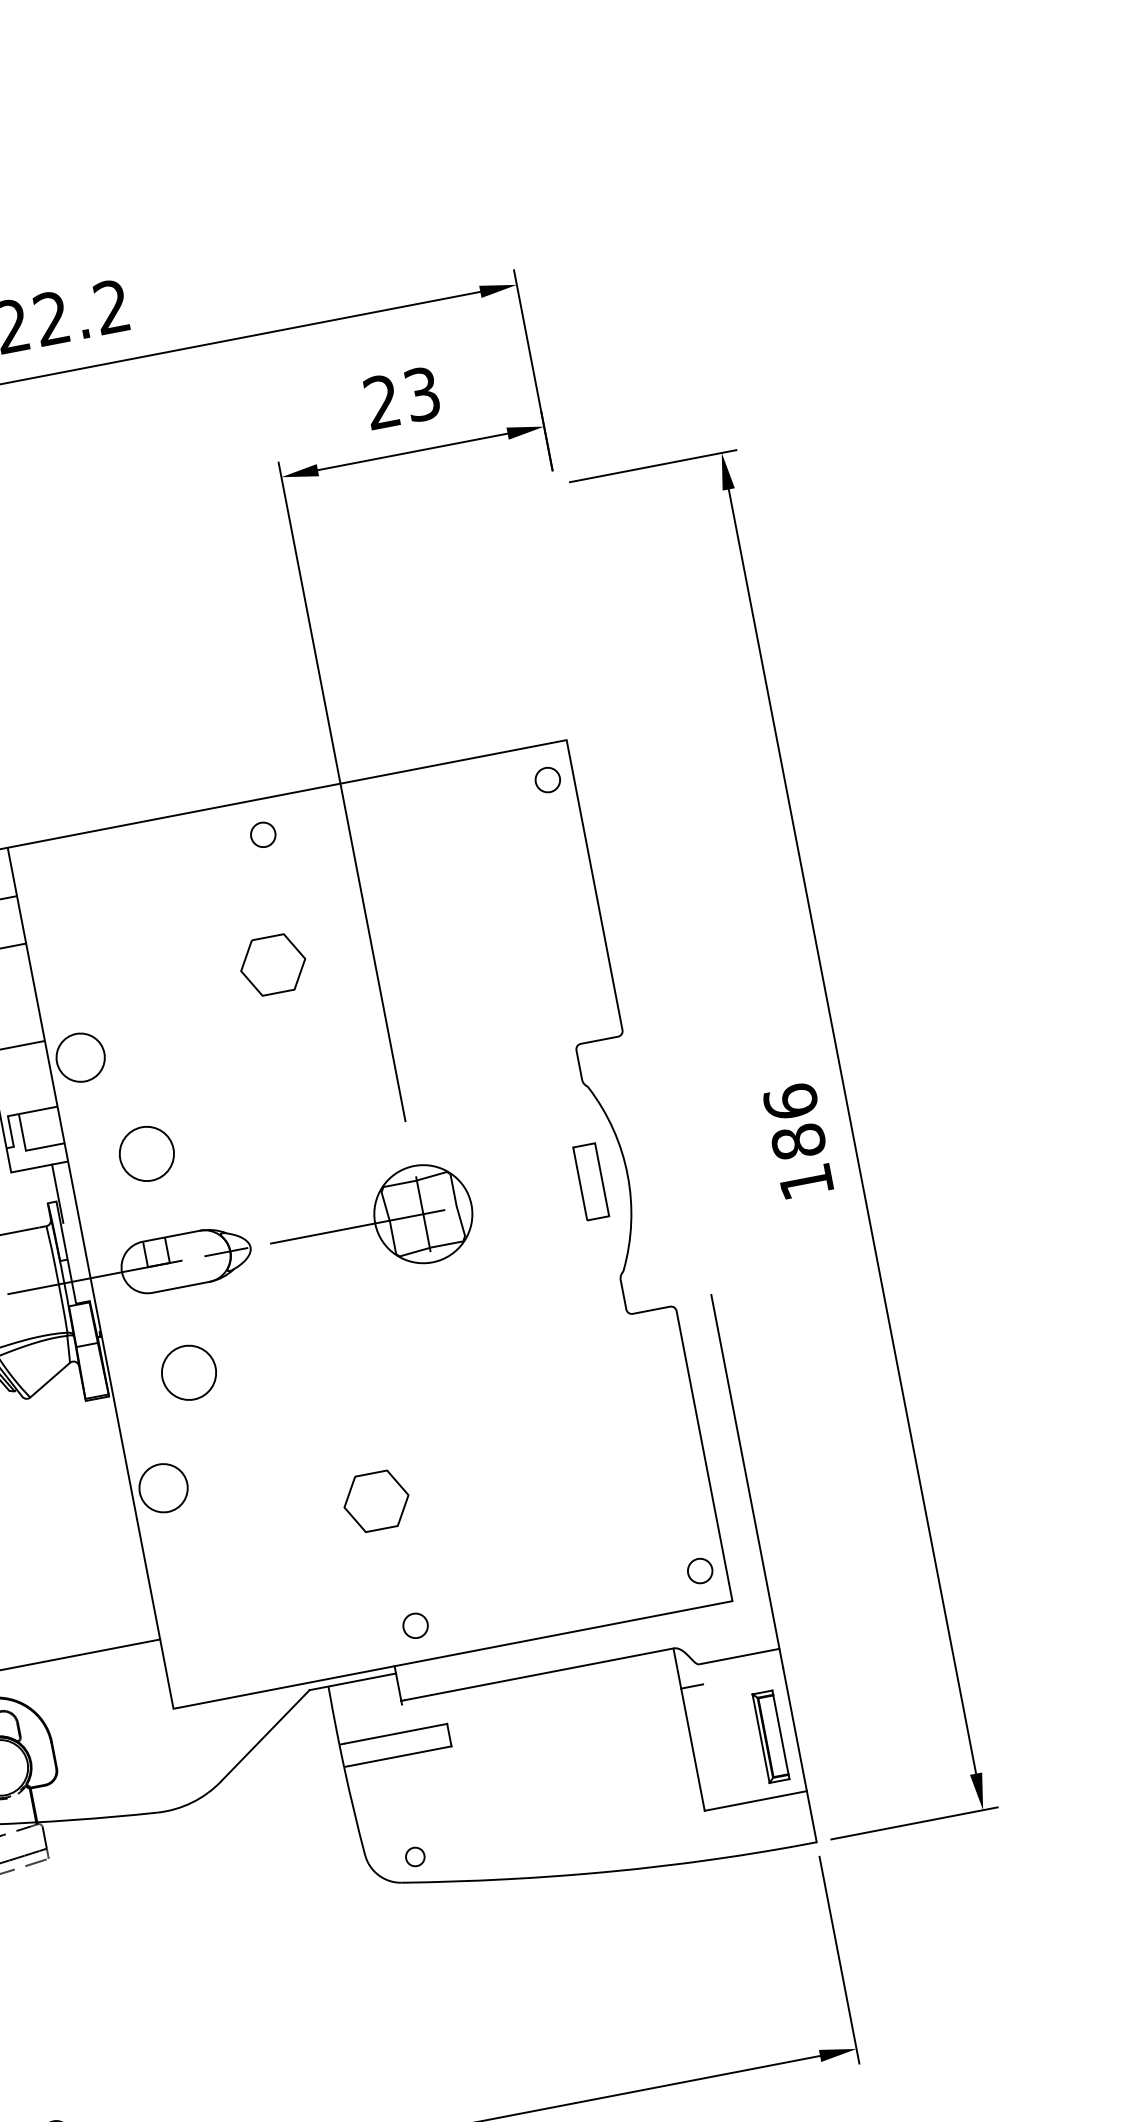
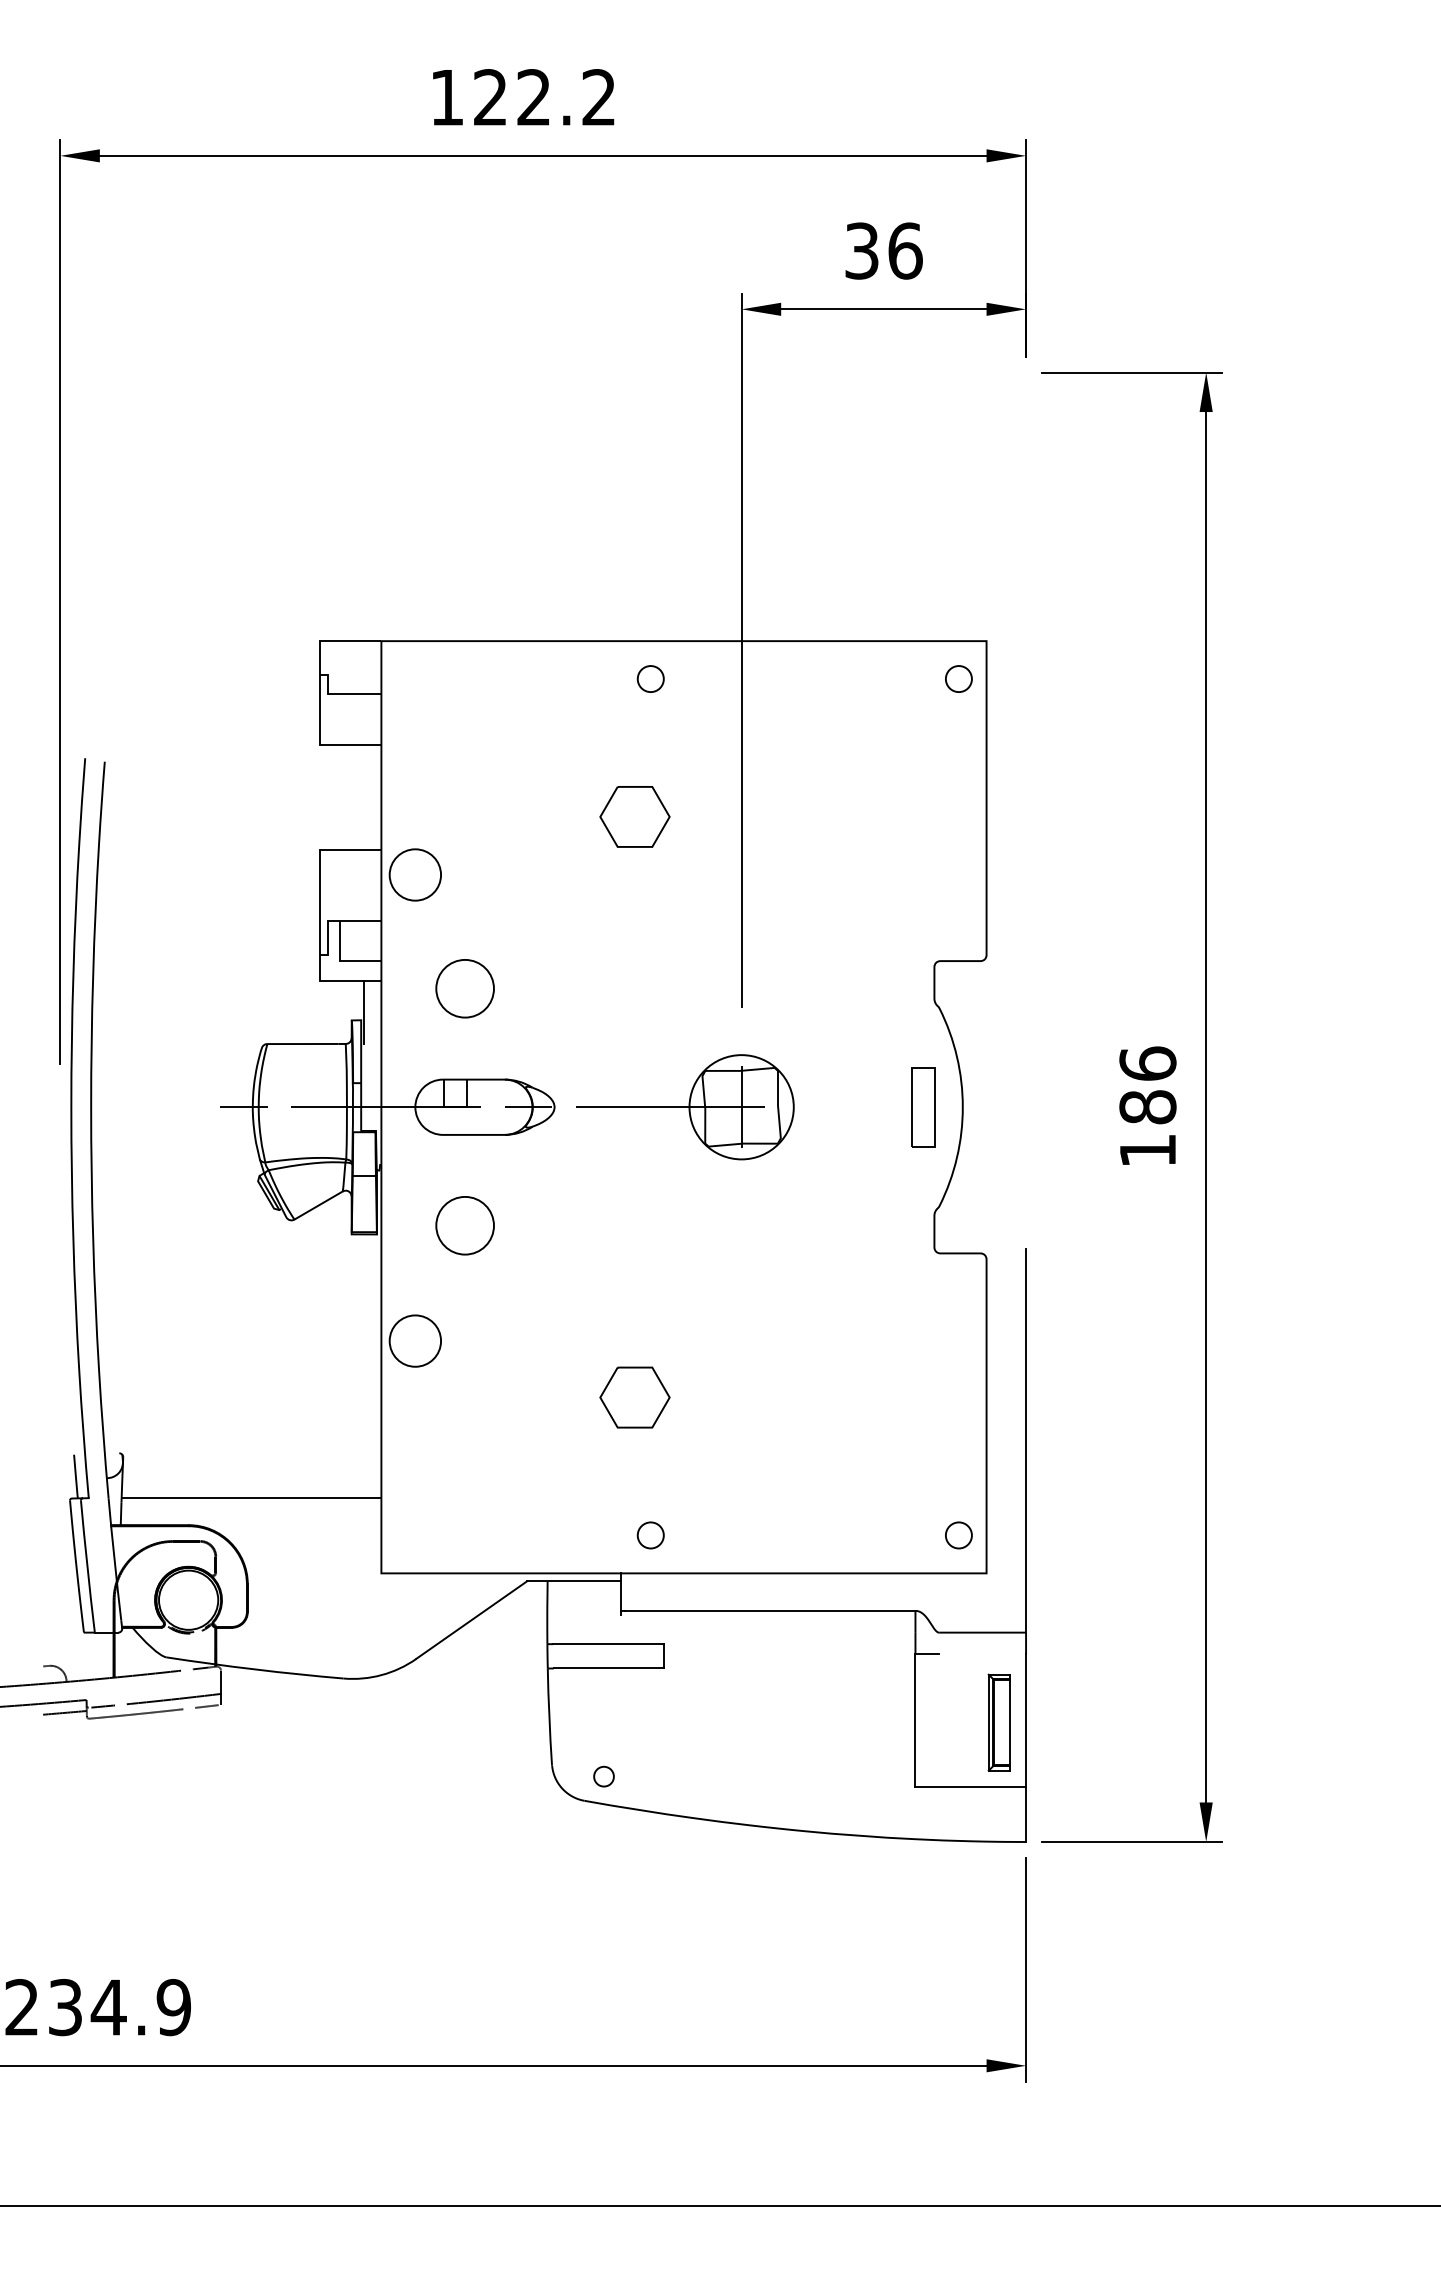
text: (401, 397) -> (883, 250), 23 -> 36

